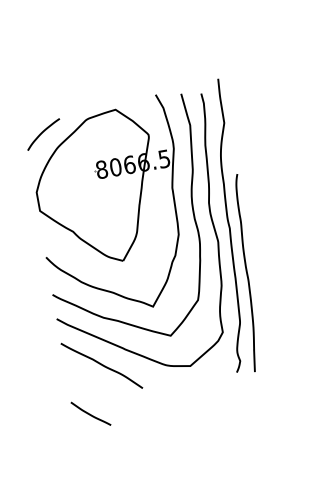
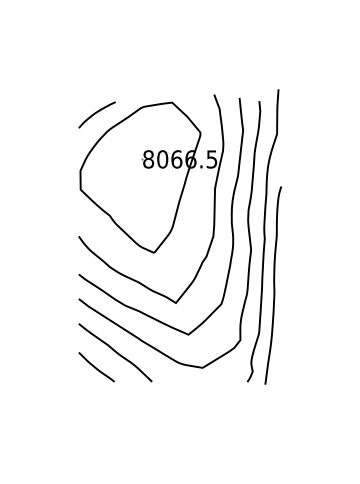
curve: (90, 414) -> (96, 367), moved

